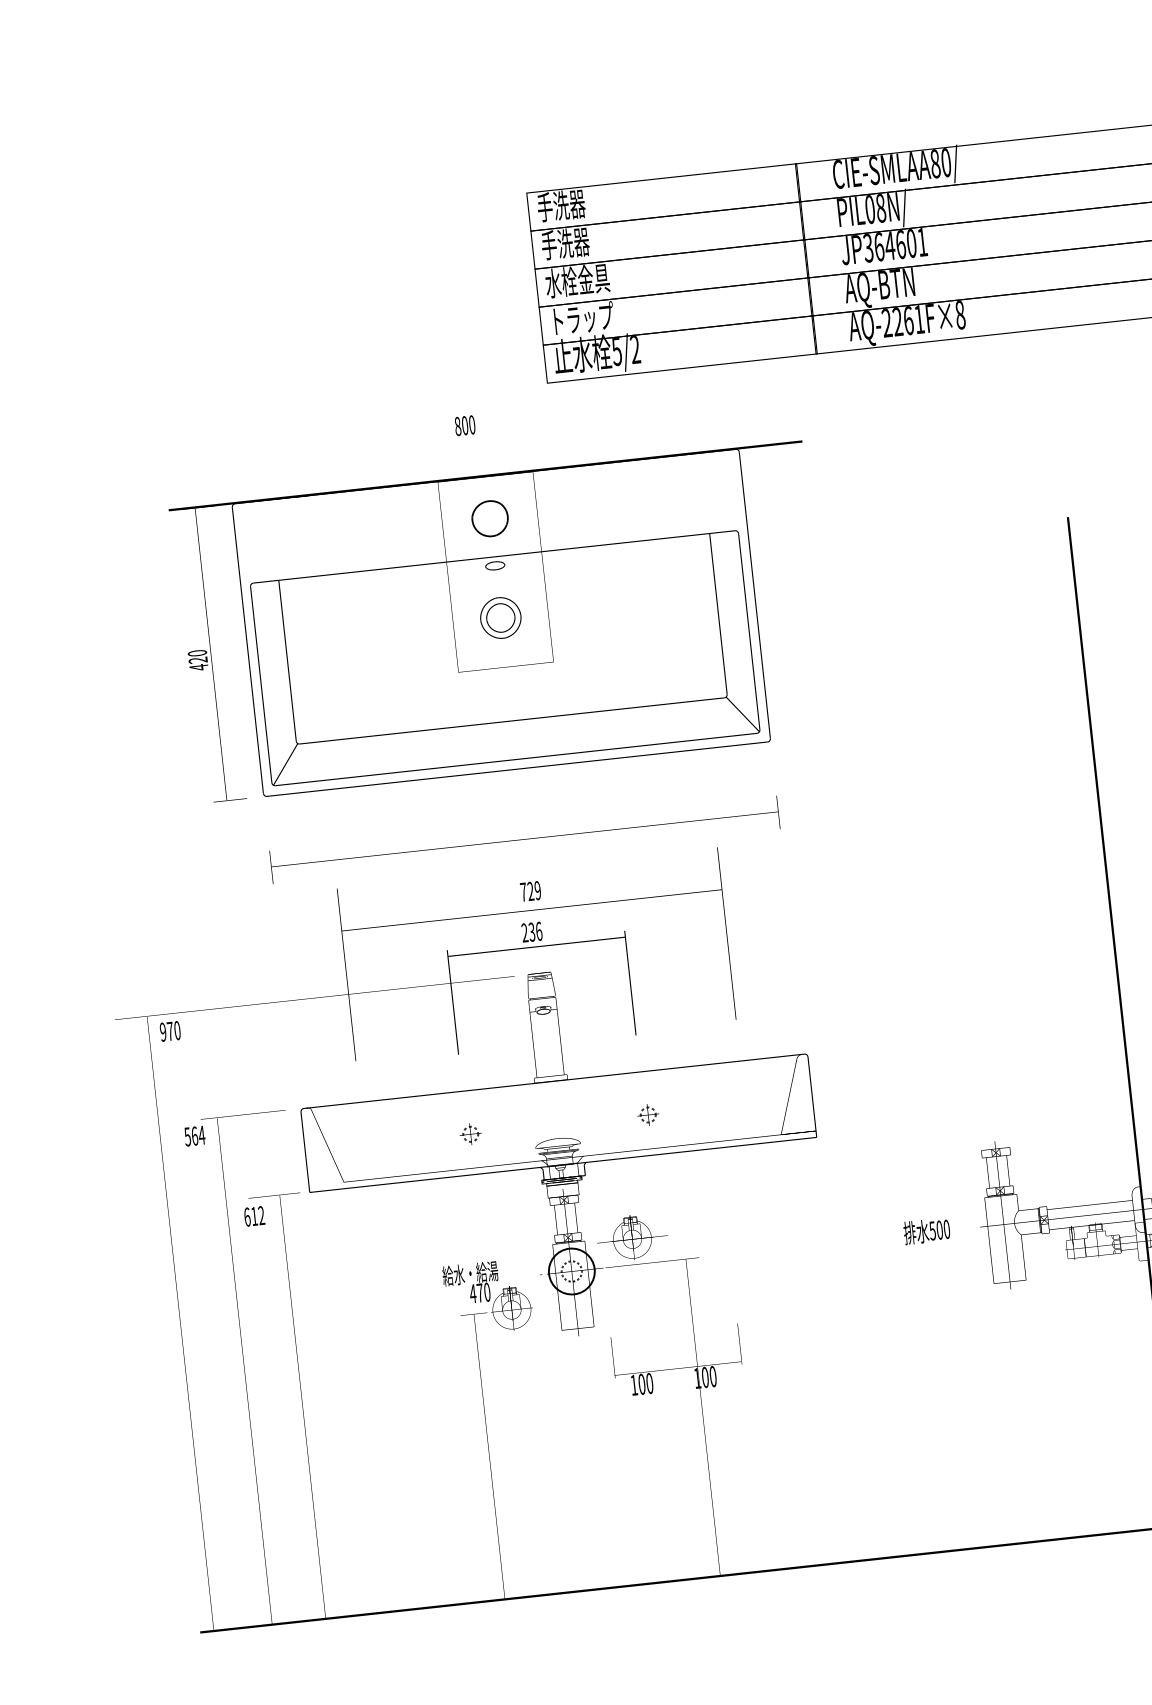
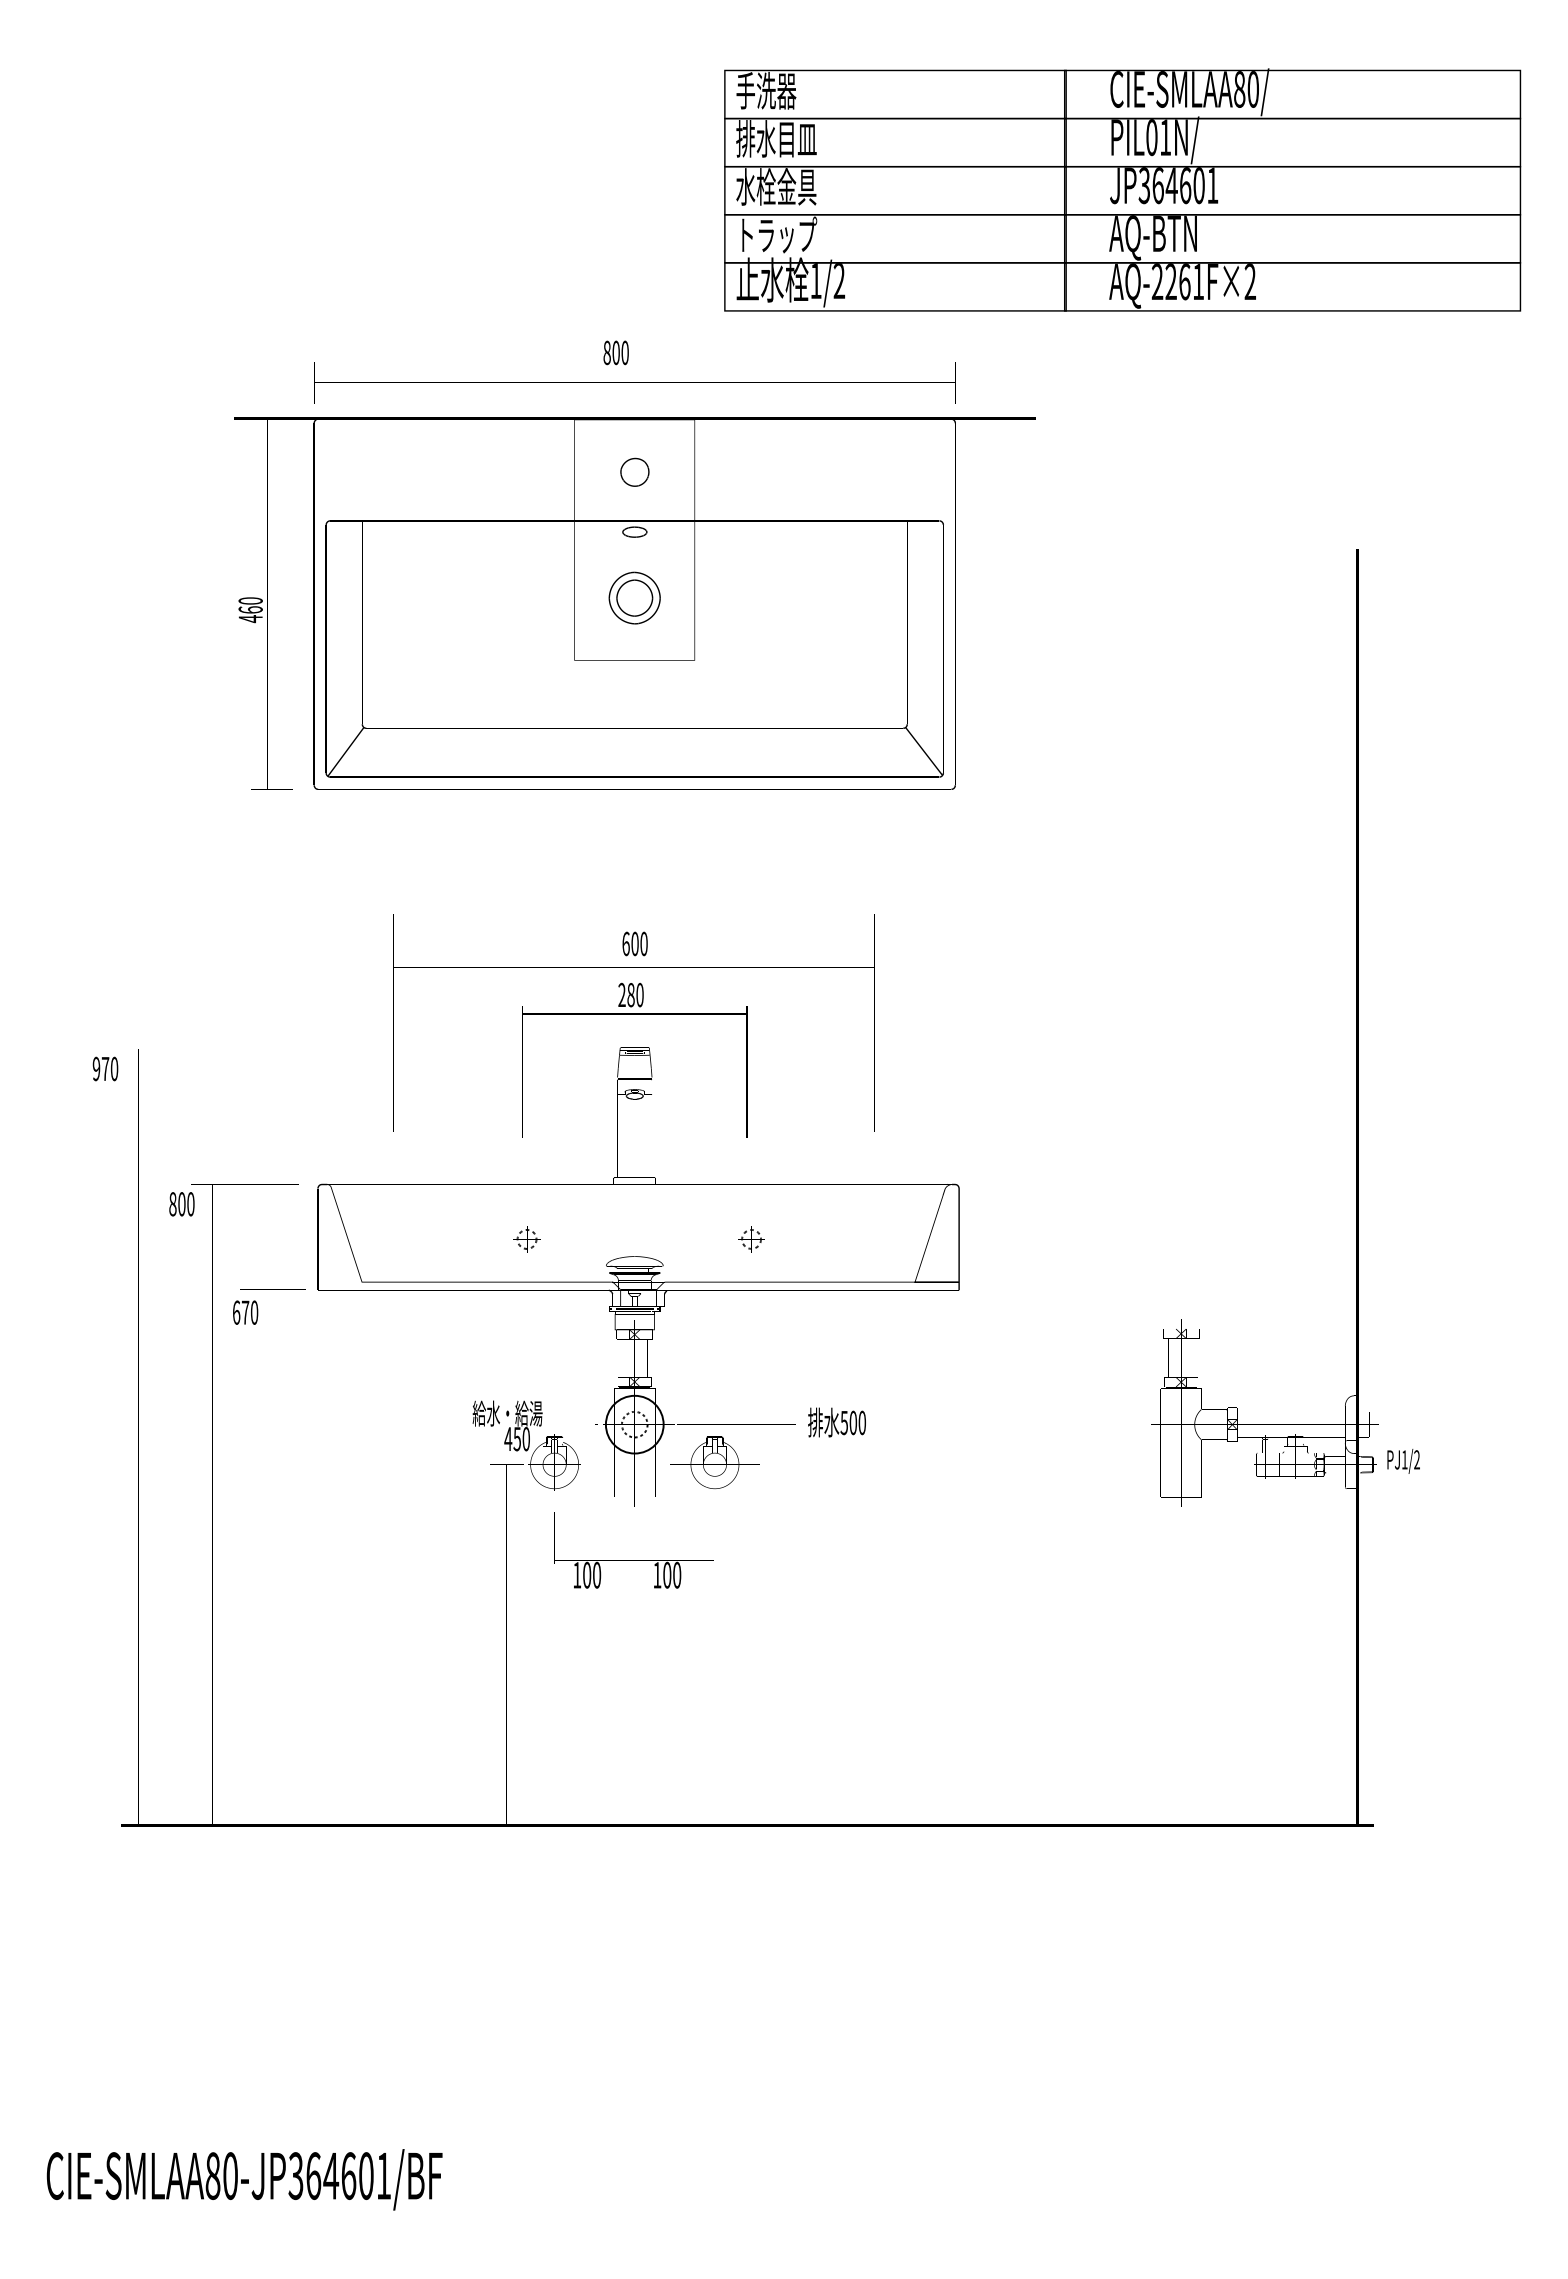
text: (880, 208) -> (1165, 137), PIL08N/ -> PIL01N/
text: (573, 242) -> (776, 138), 手洗器 -> 排水目皿
text: (960, 314) -> (1250, 281), AQ-2261F×8 -> AQ-2261F×2
text: (616, 352) -> (815, 281), 5/2 -> 1/2
part: (489, 517) -> (634, 471), size x0.62
text: (198, 660) -> (250, 609), 420 -> 460
part: (524, 839) -> (634, 382), moved
text: (530, 891) -> (634, 943), 729 -> 600
text: (535, 931) -> (635, 994), 236 -> 280
text: (170, 1031) -> (105, 1068), moved
text: (194, 1136) -> (181, 1204), 564 -> 800
text: (257, 1215) -> (249, 1312), 612 -> 670
text: (926, 1231) -> (836, 1422), moved
part: (631, 1237) -> (714, 1462), moved
text: (480, 1293) -> (517, 1439), 470 -> 450
text: (676, 1360) -> (633, 1550), moved

